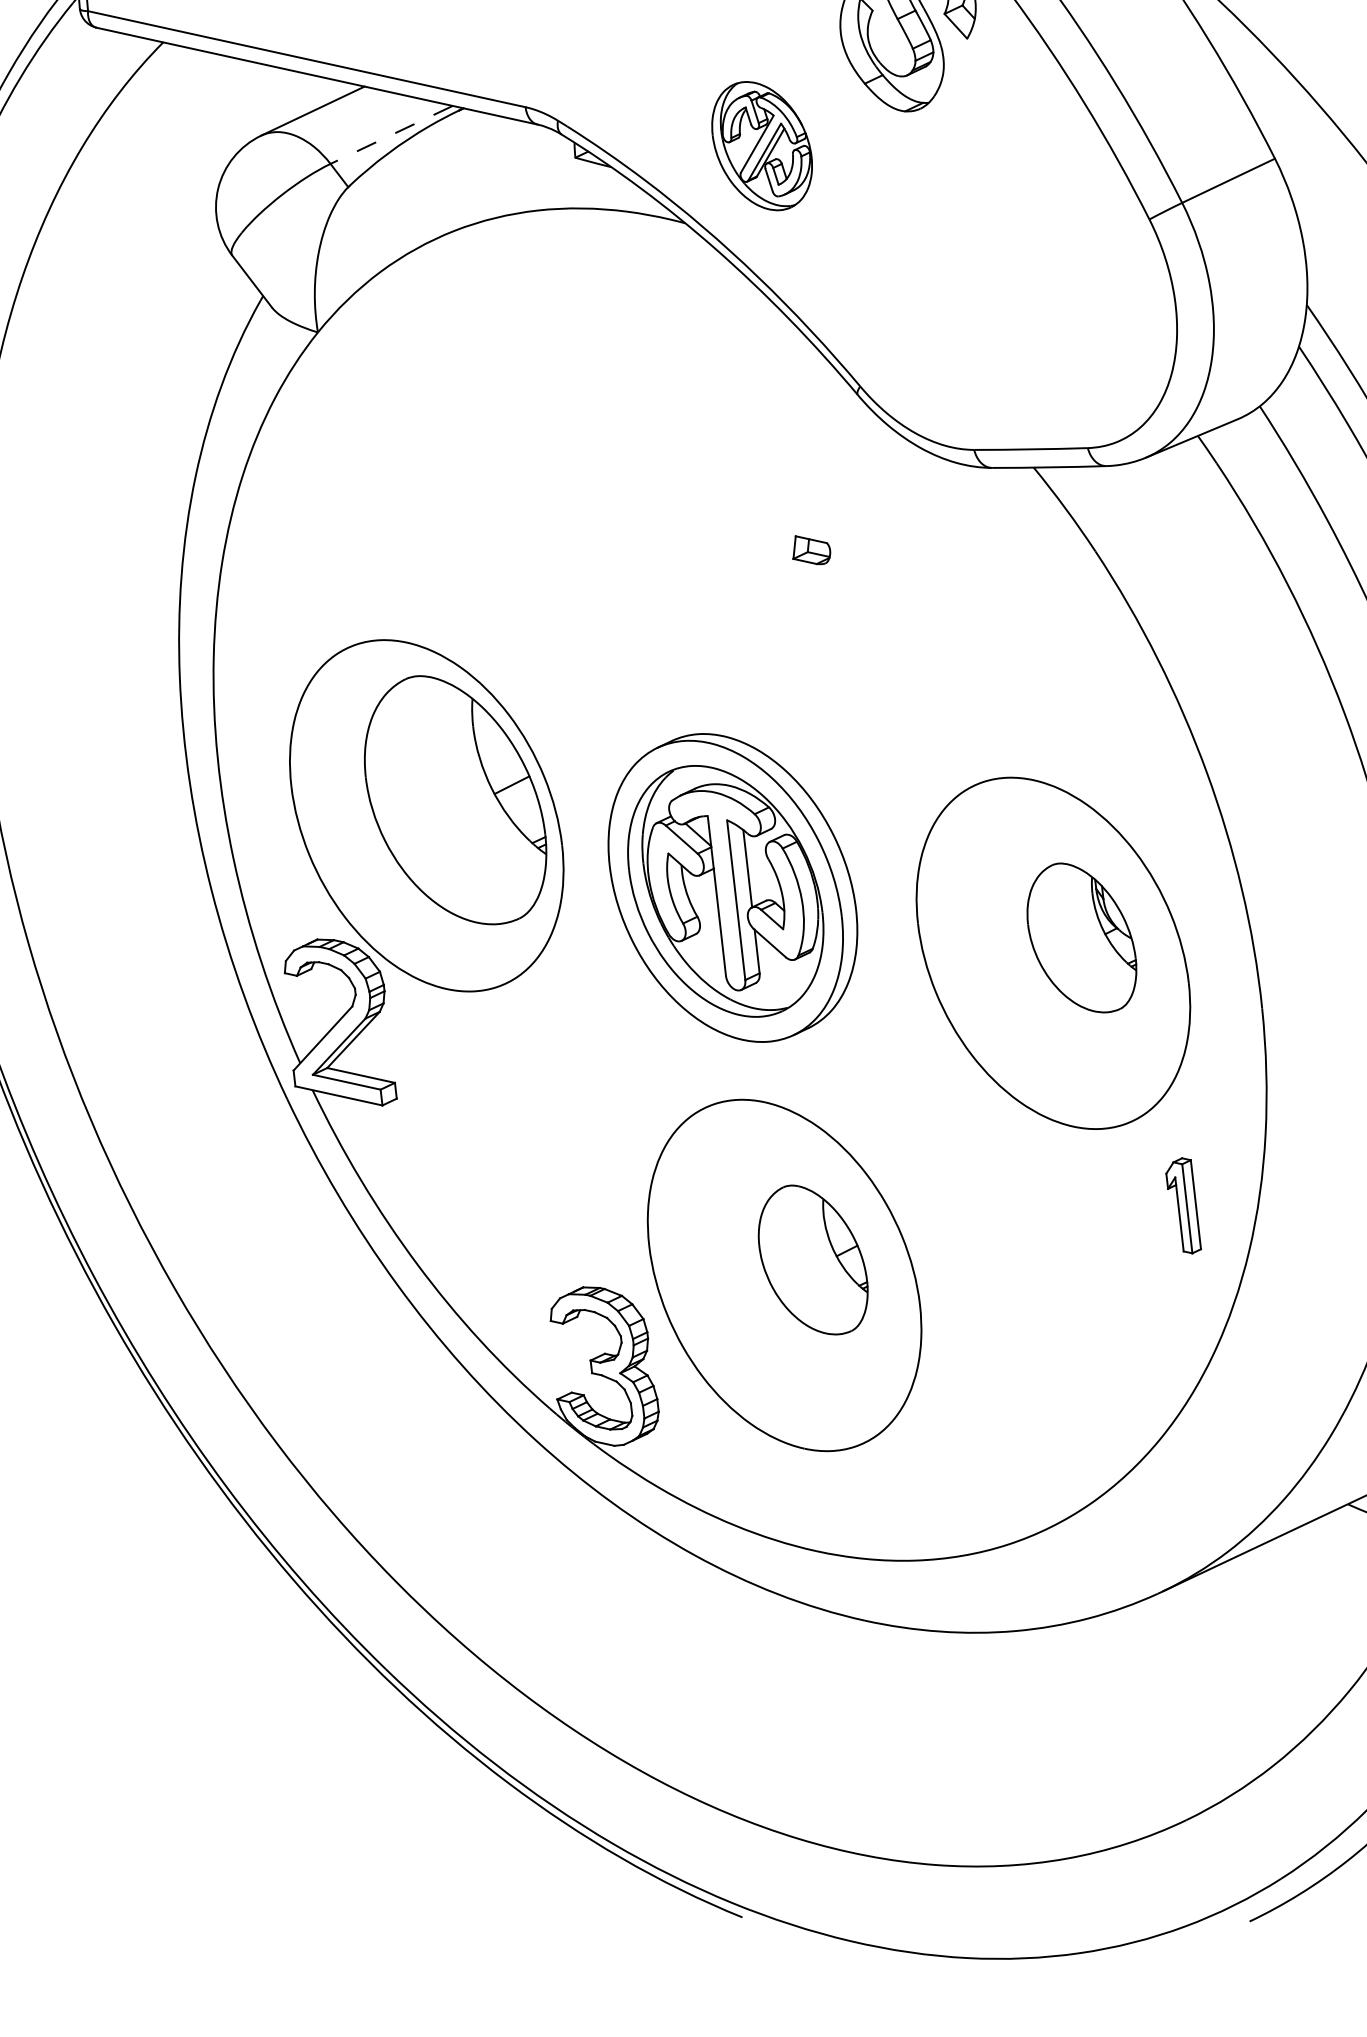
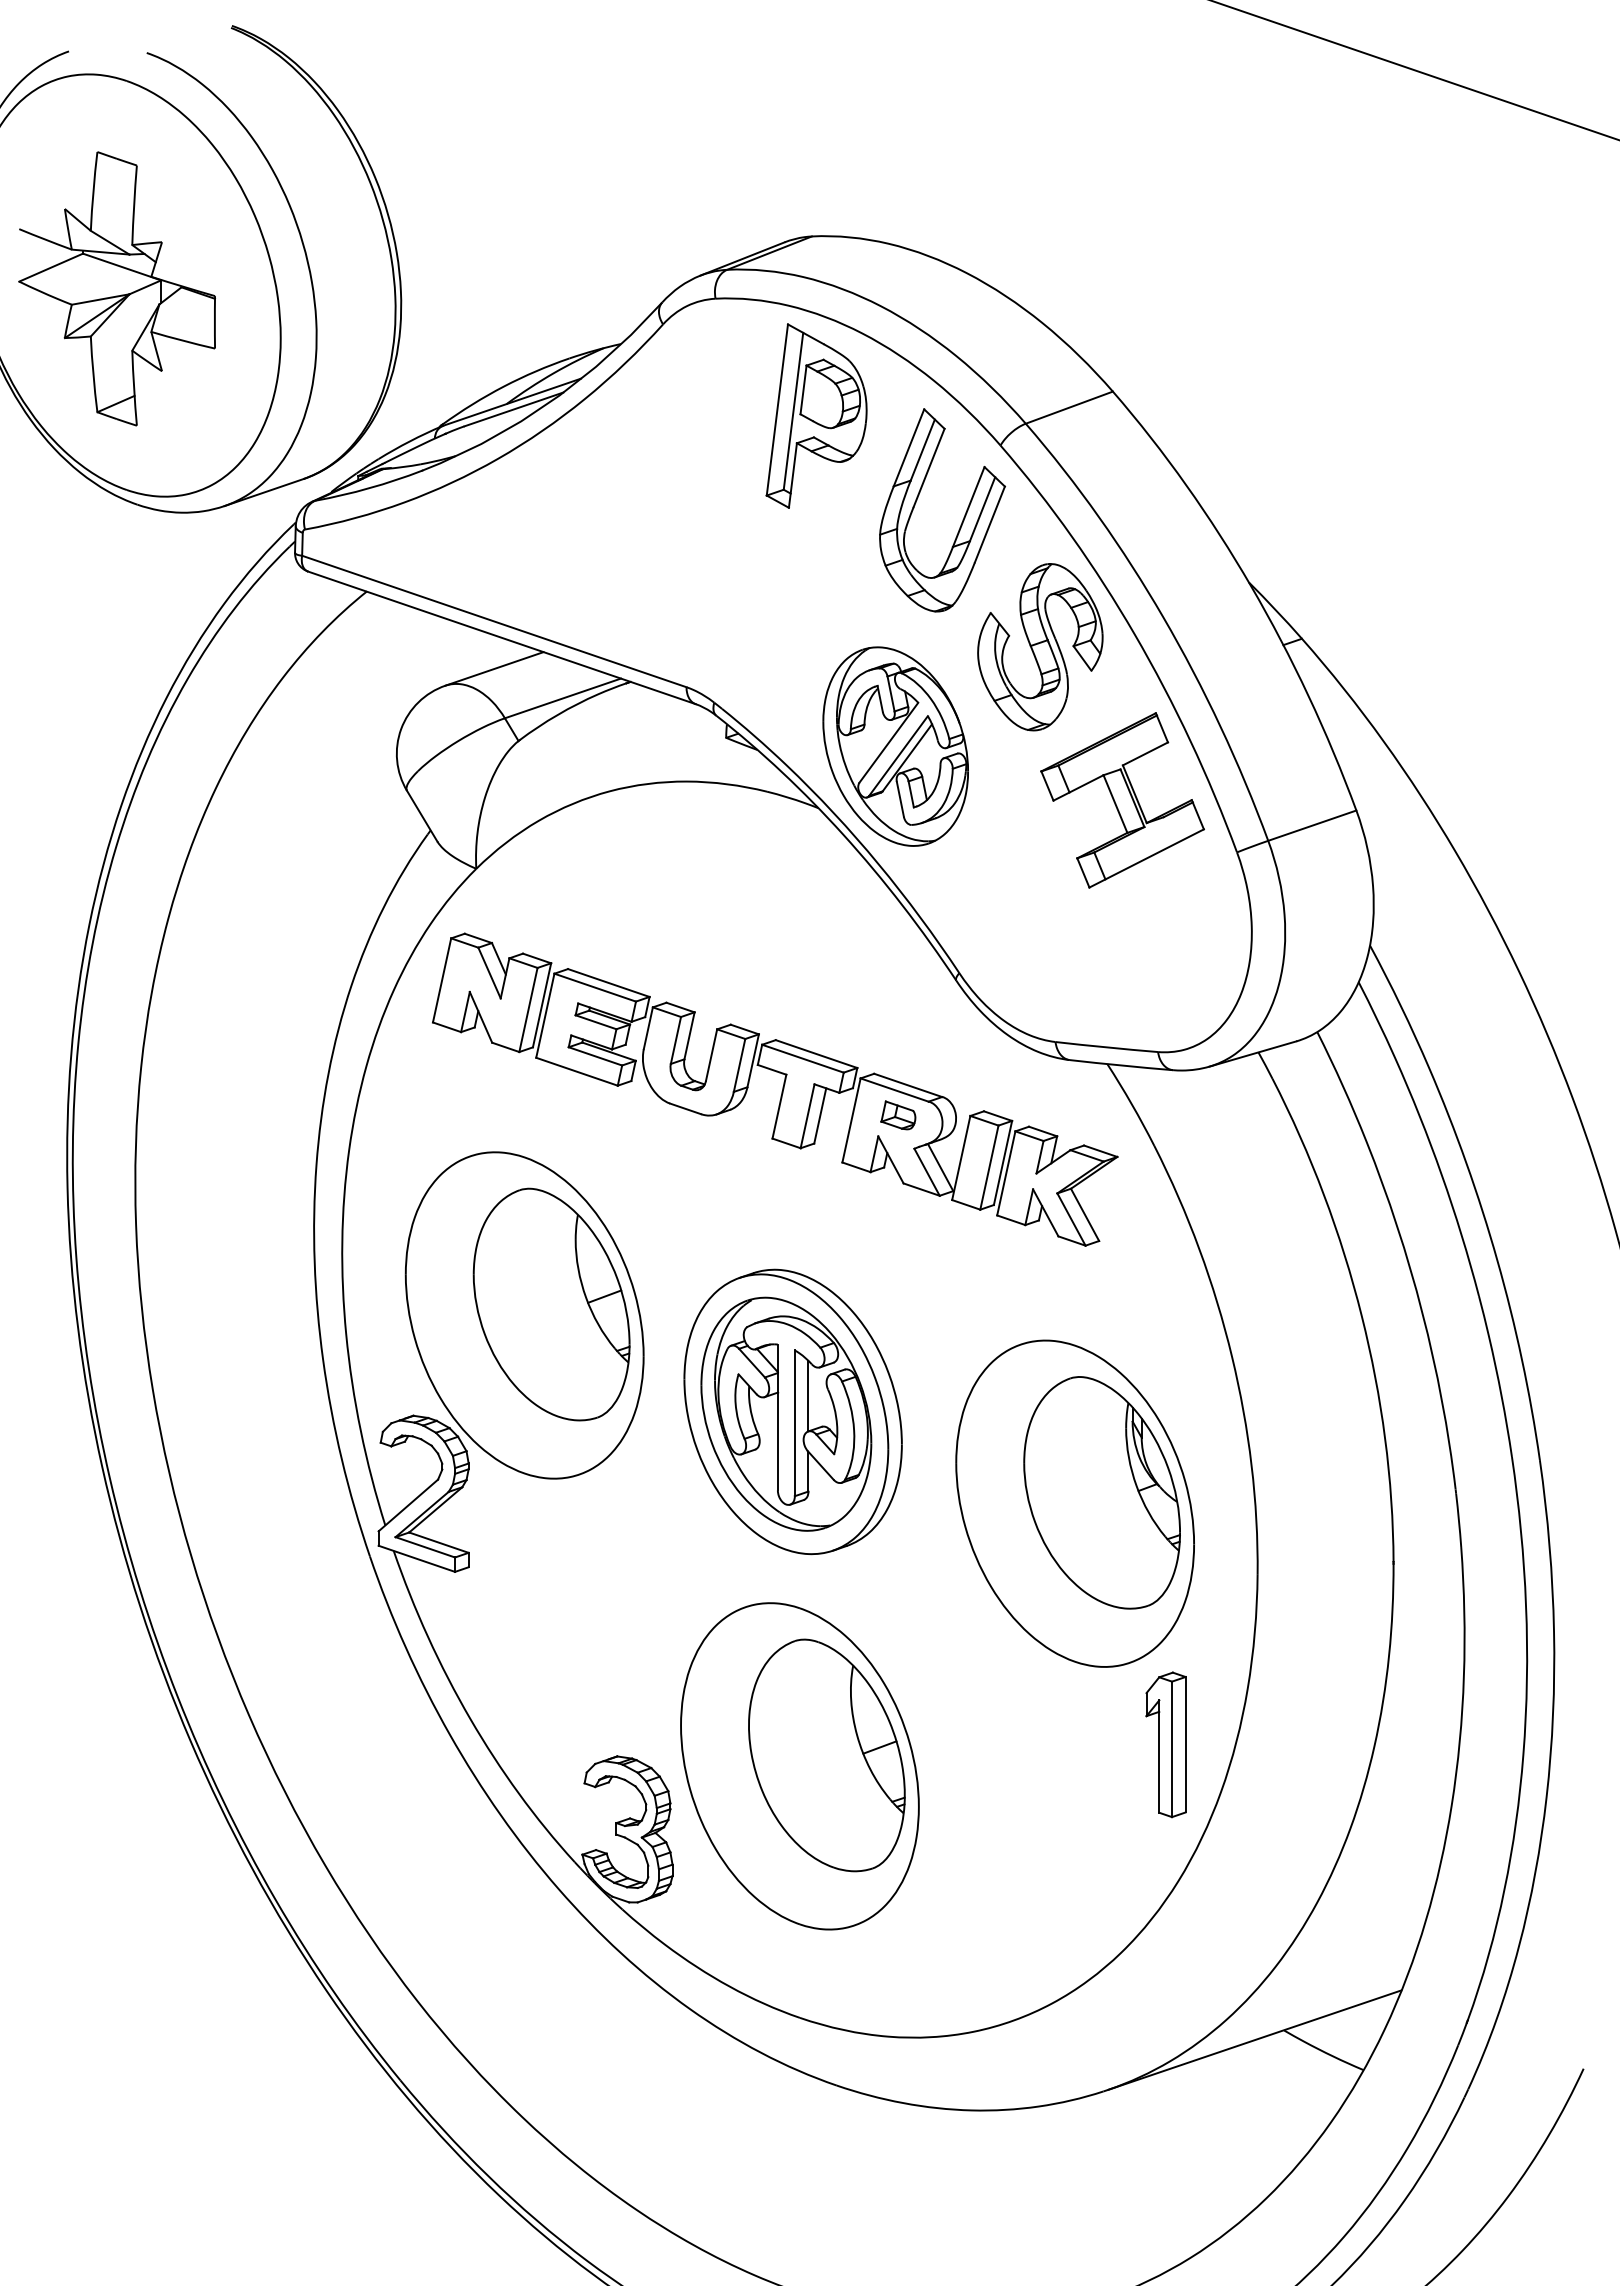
line: (391, 135) -> (562, 698), dashed -> solid
part: (762, 146) -> (895, 746), size x1.67
part: (1017, 176) -> (1122, 800), added
part: (680, 538) -> (781, 1091), added
part: (1080, 937) -> (1101, 1492), size x1.67
part: (1182, 1205) -> (1165, 1744), size x1.67
part: (812, 1260) -> (826, 1755), size x1.67

